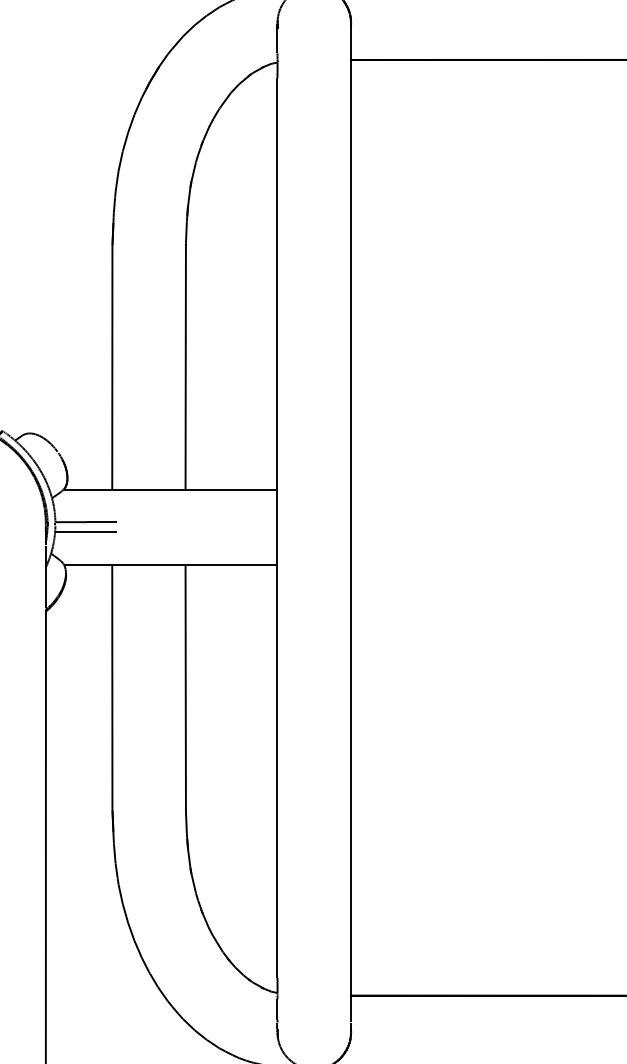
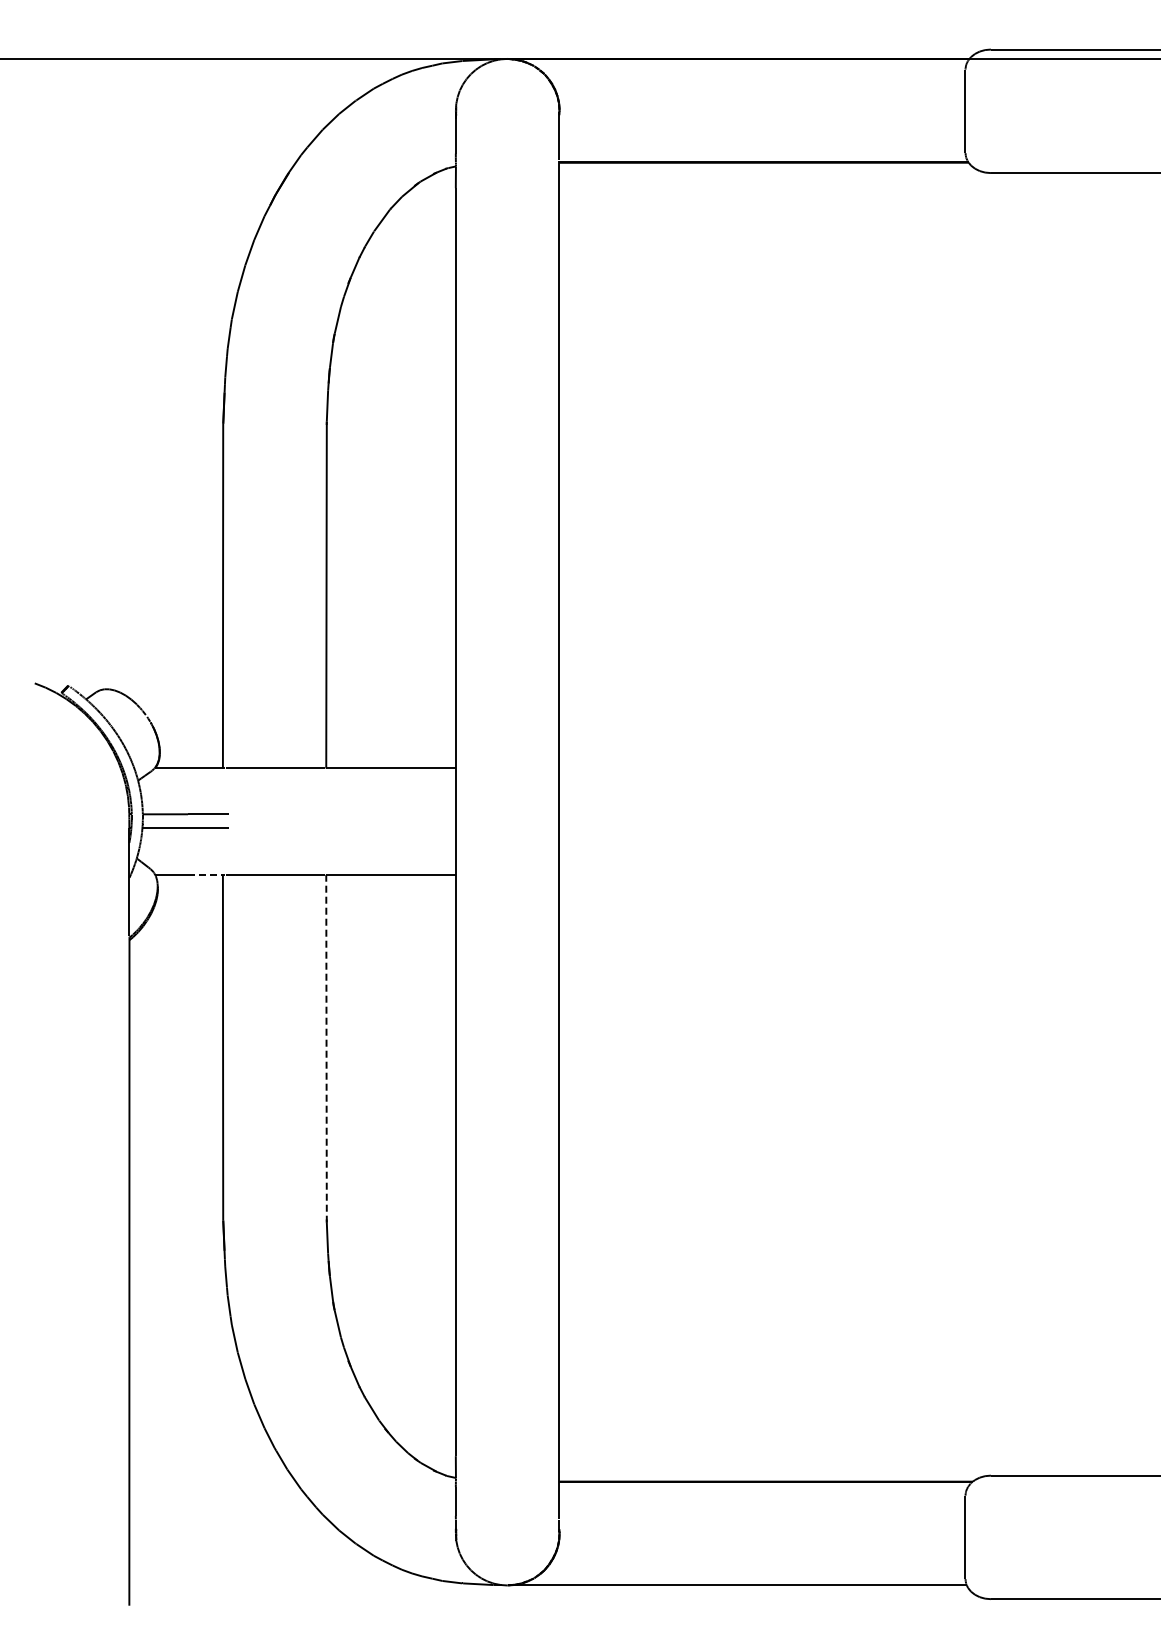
line: (99, 564) -> (205, 874), solid -> dashed
line: (185, 688) -> (326, 1048), solid -> dashed

